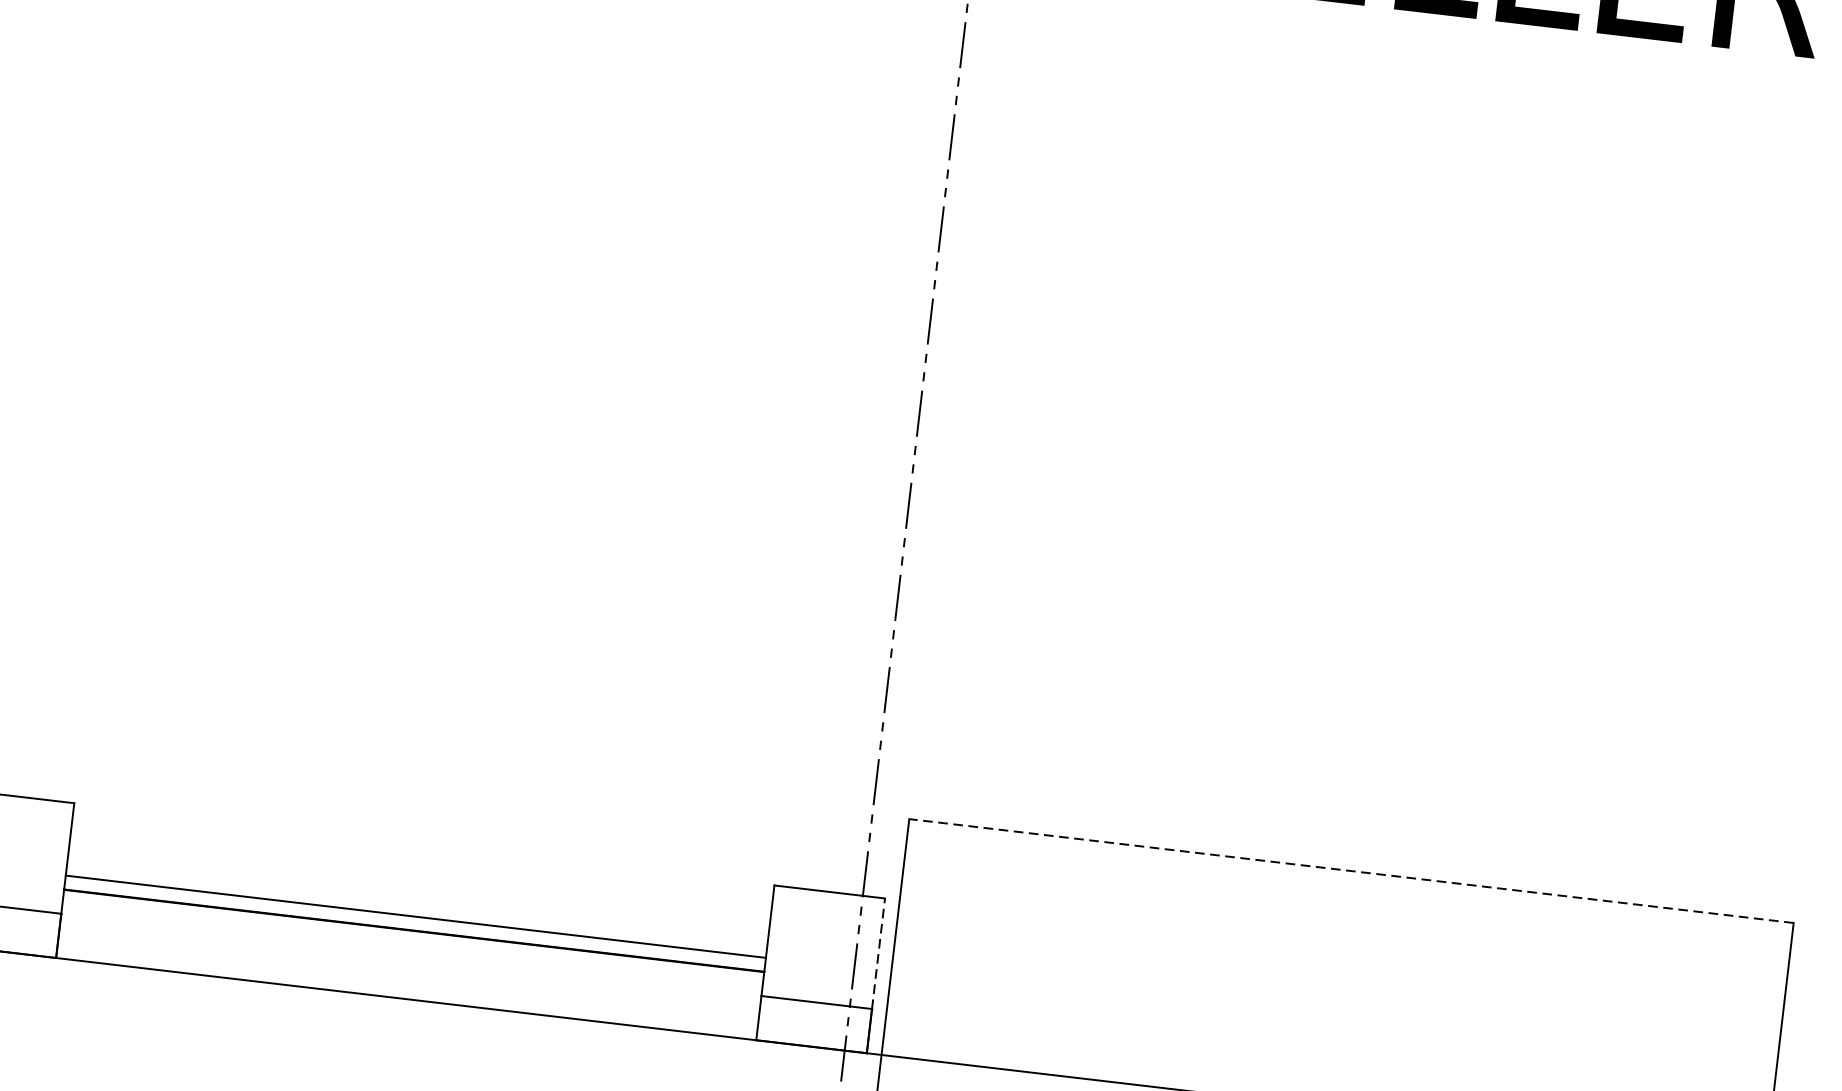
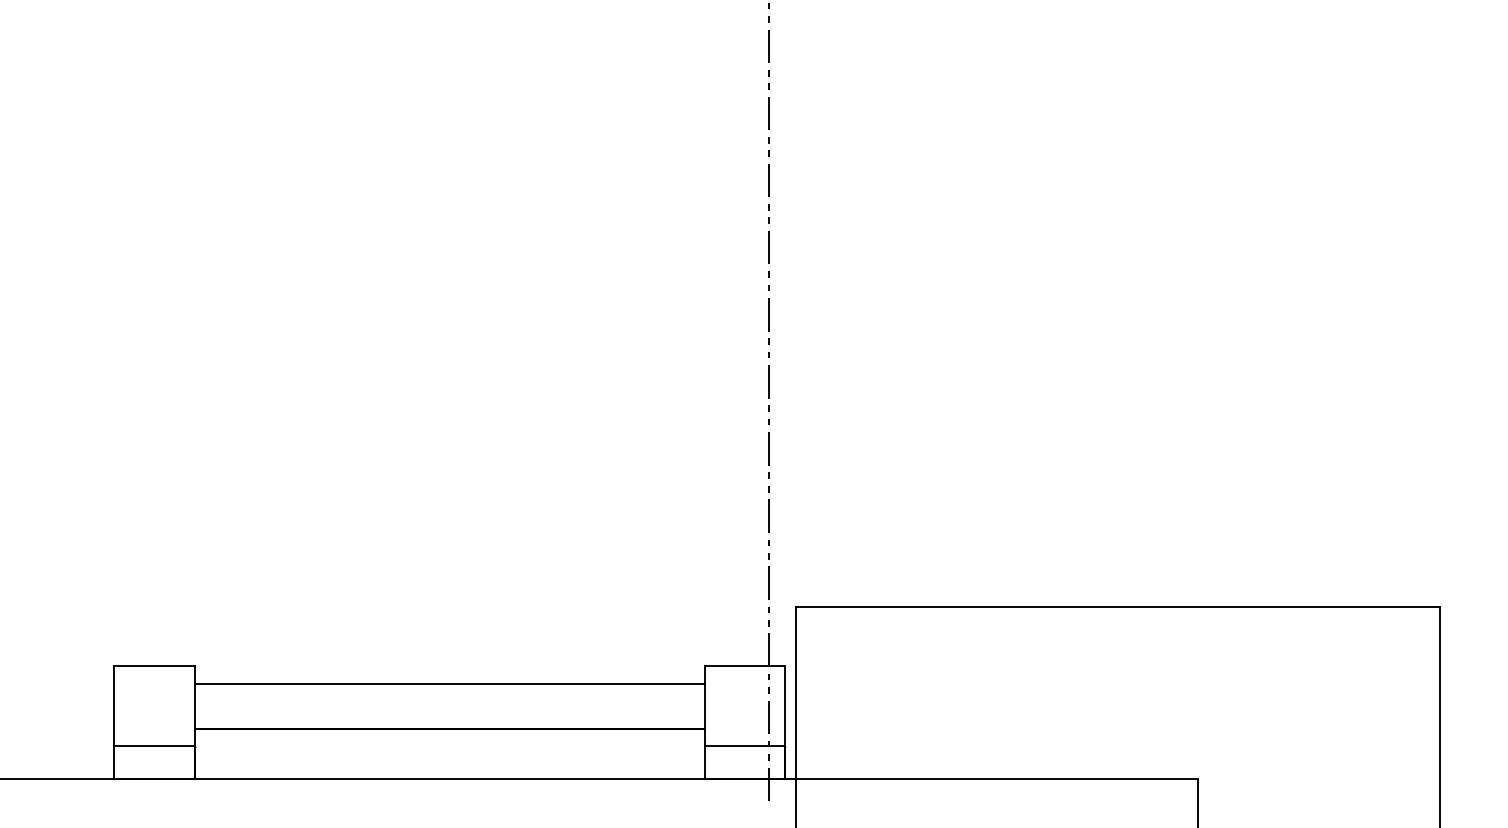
line: (1351, 870) -> (1117, 606), dashed -> solid
line: (415, 916) -> (449, 683), moved
line: (879, 952) -> (785, 705), dashed -> solid

